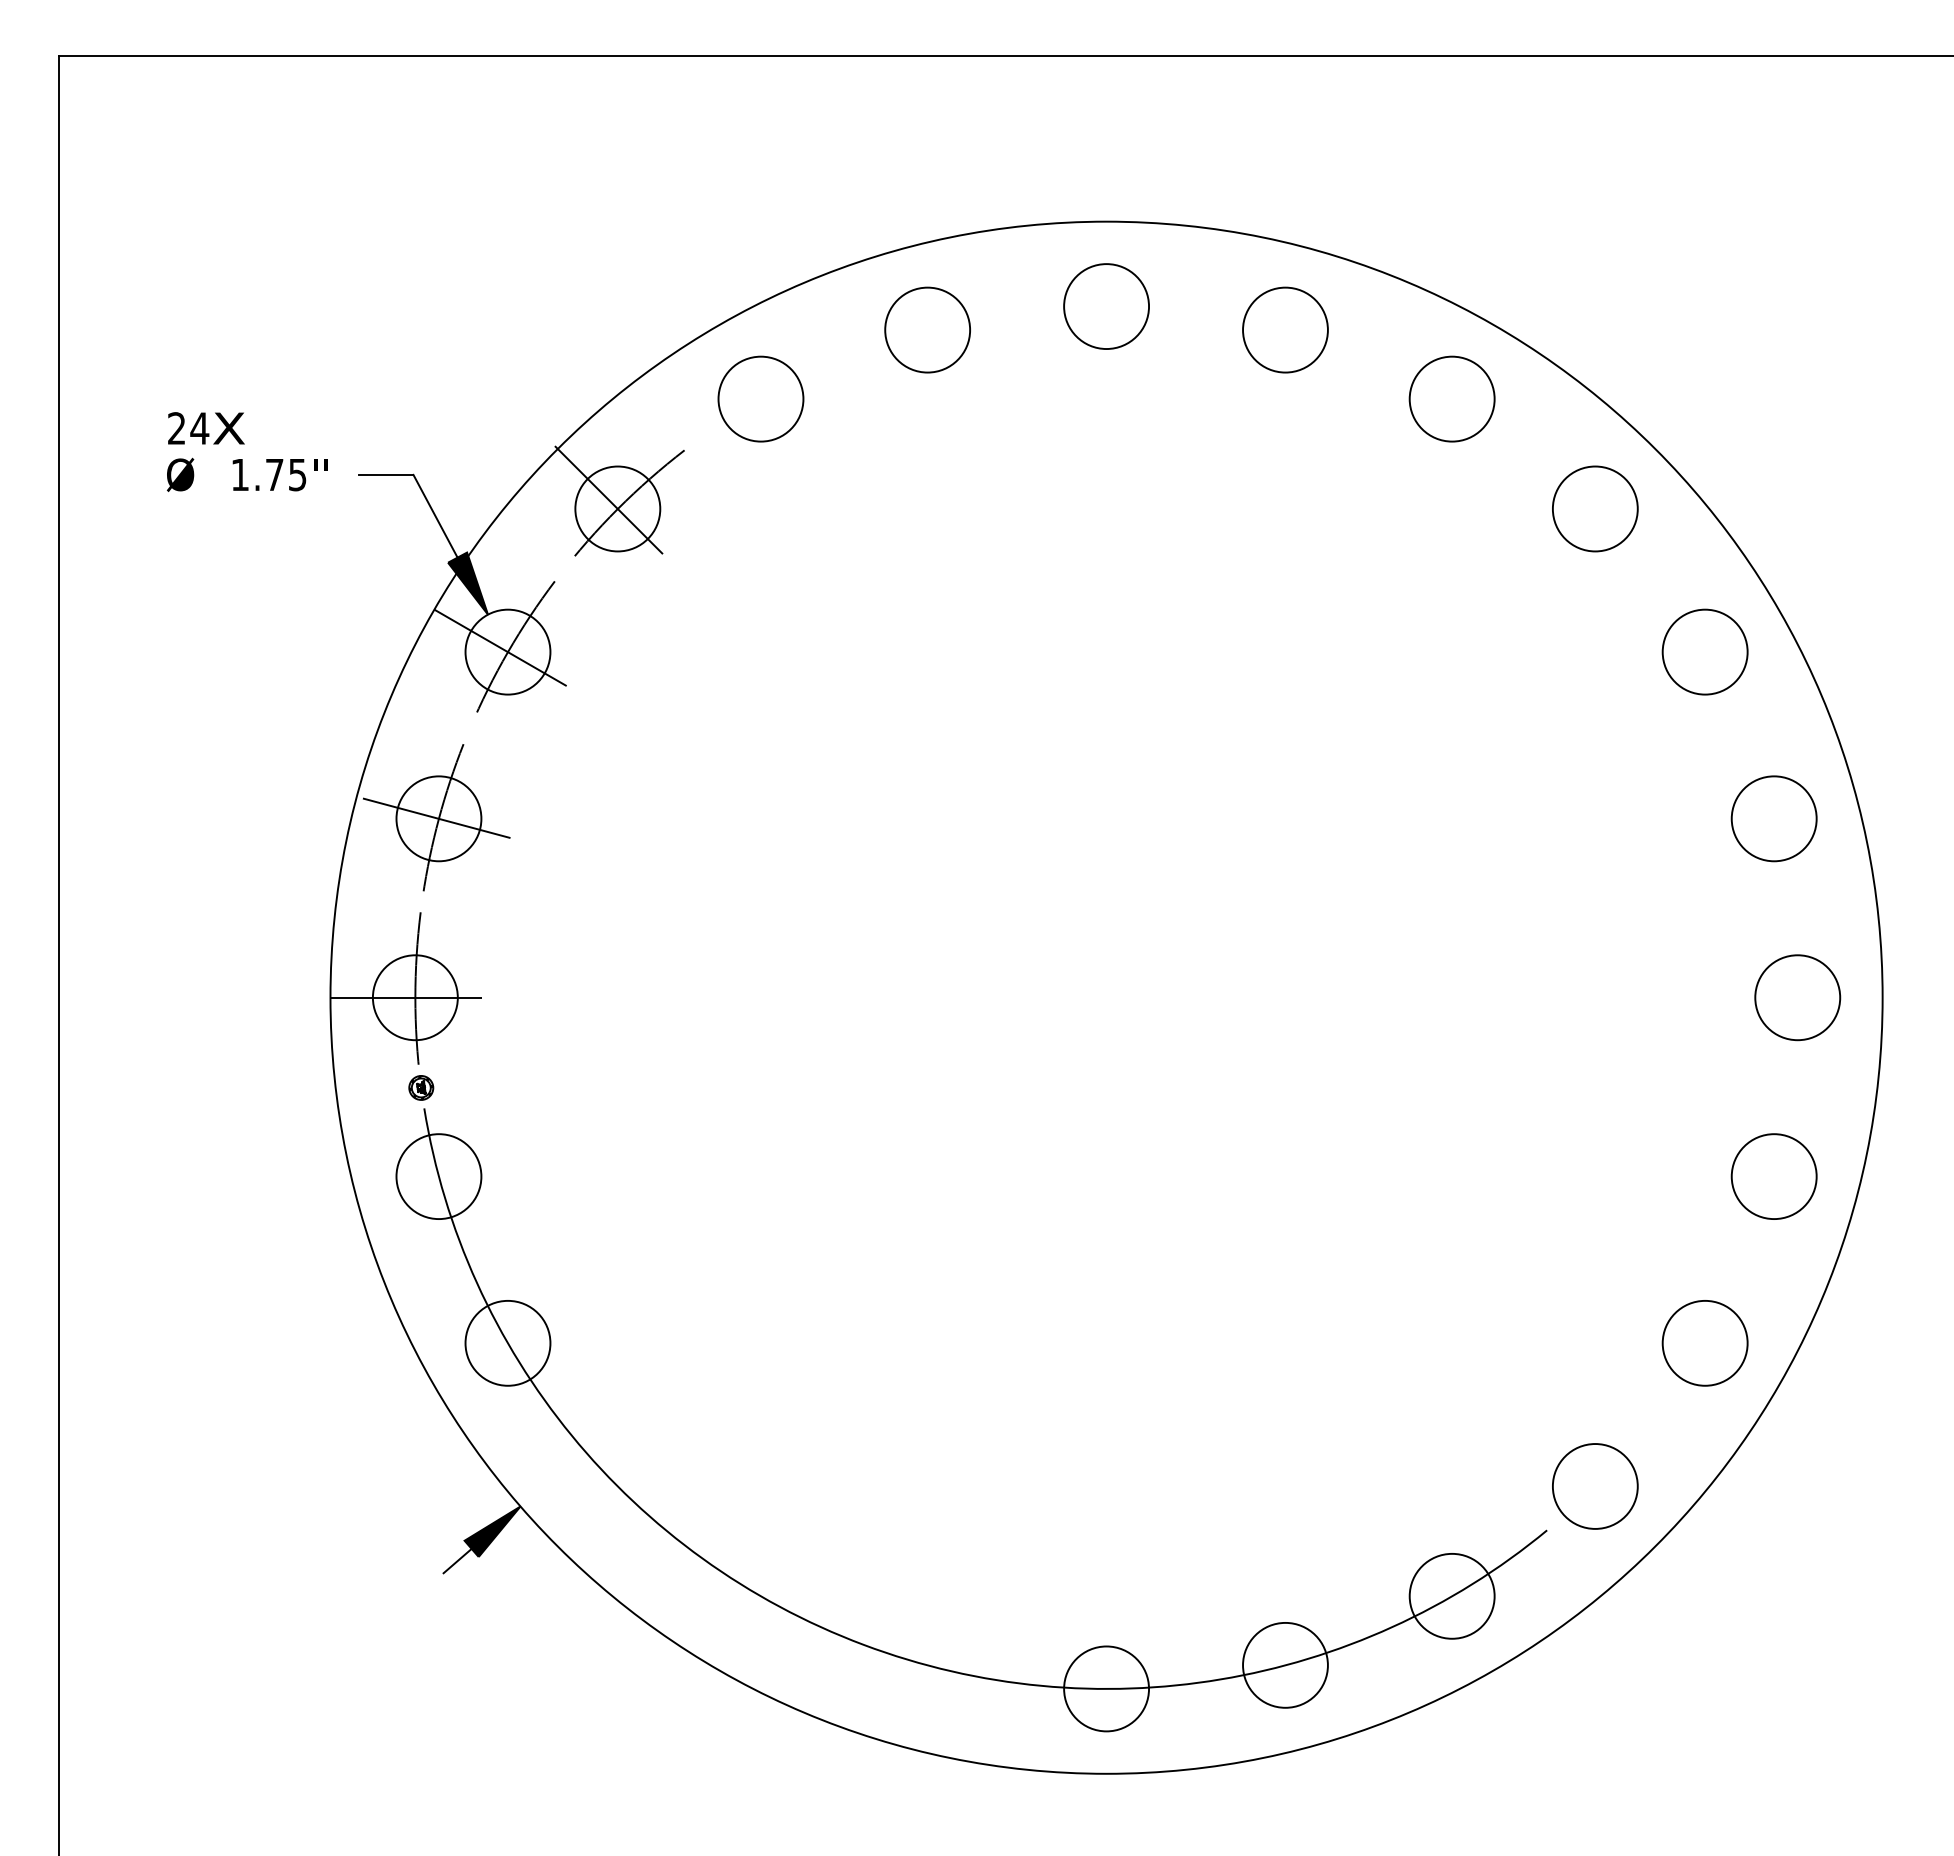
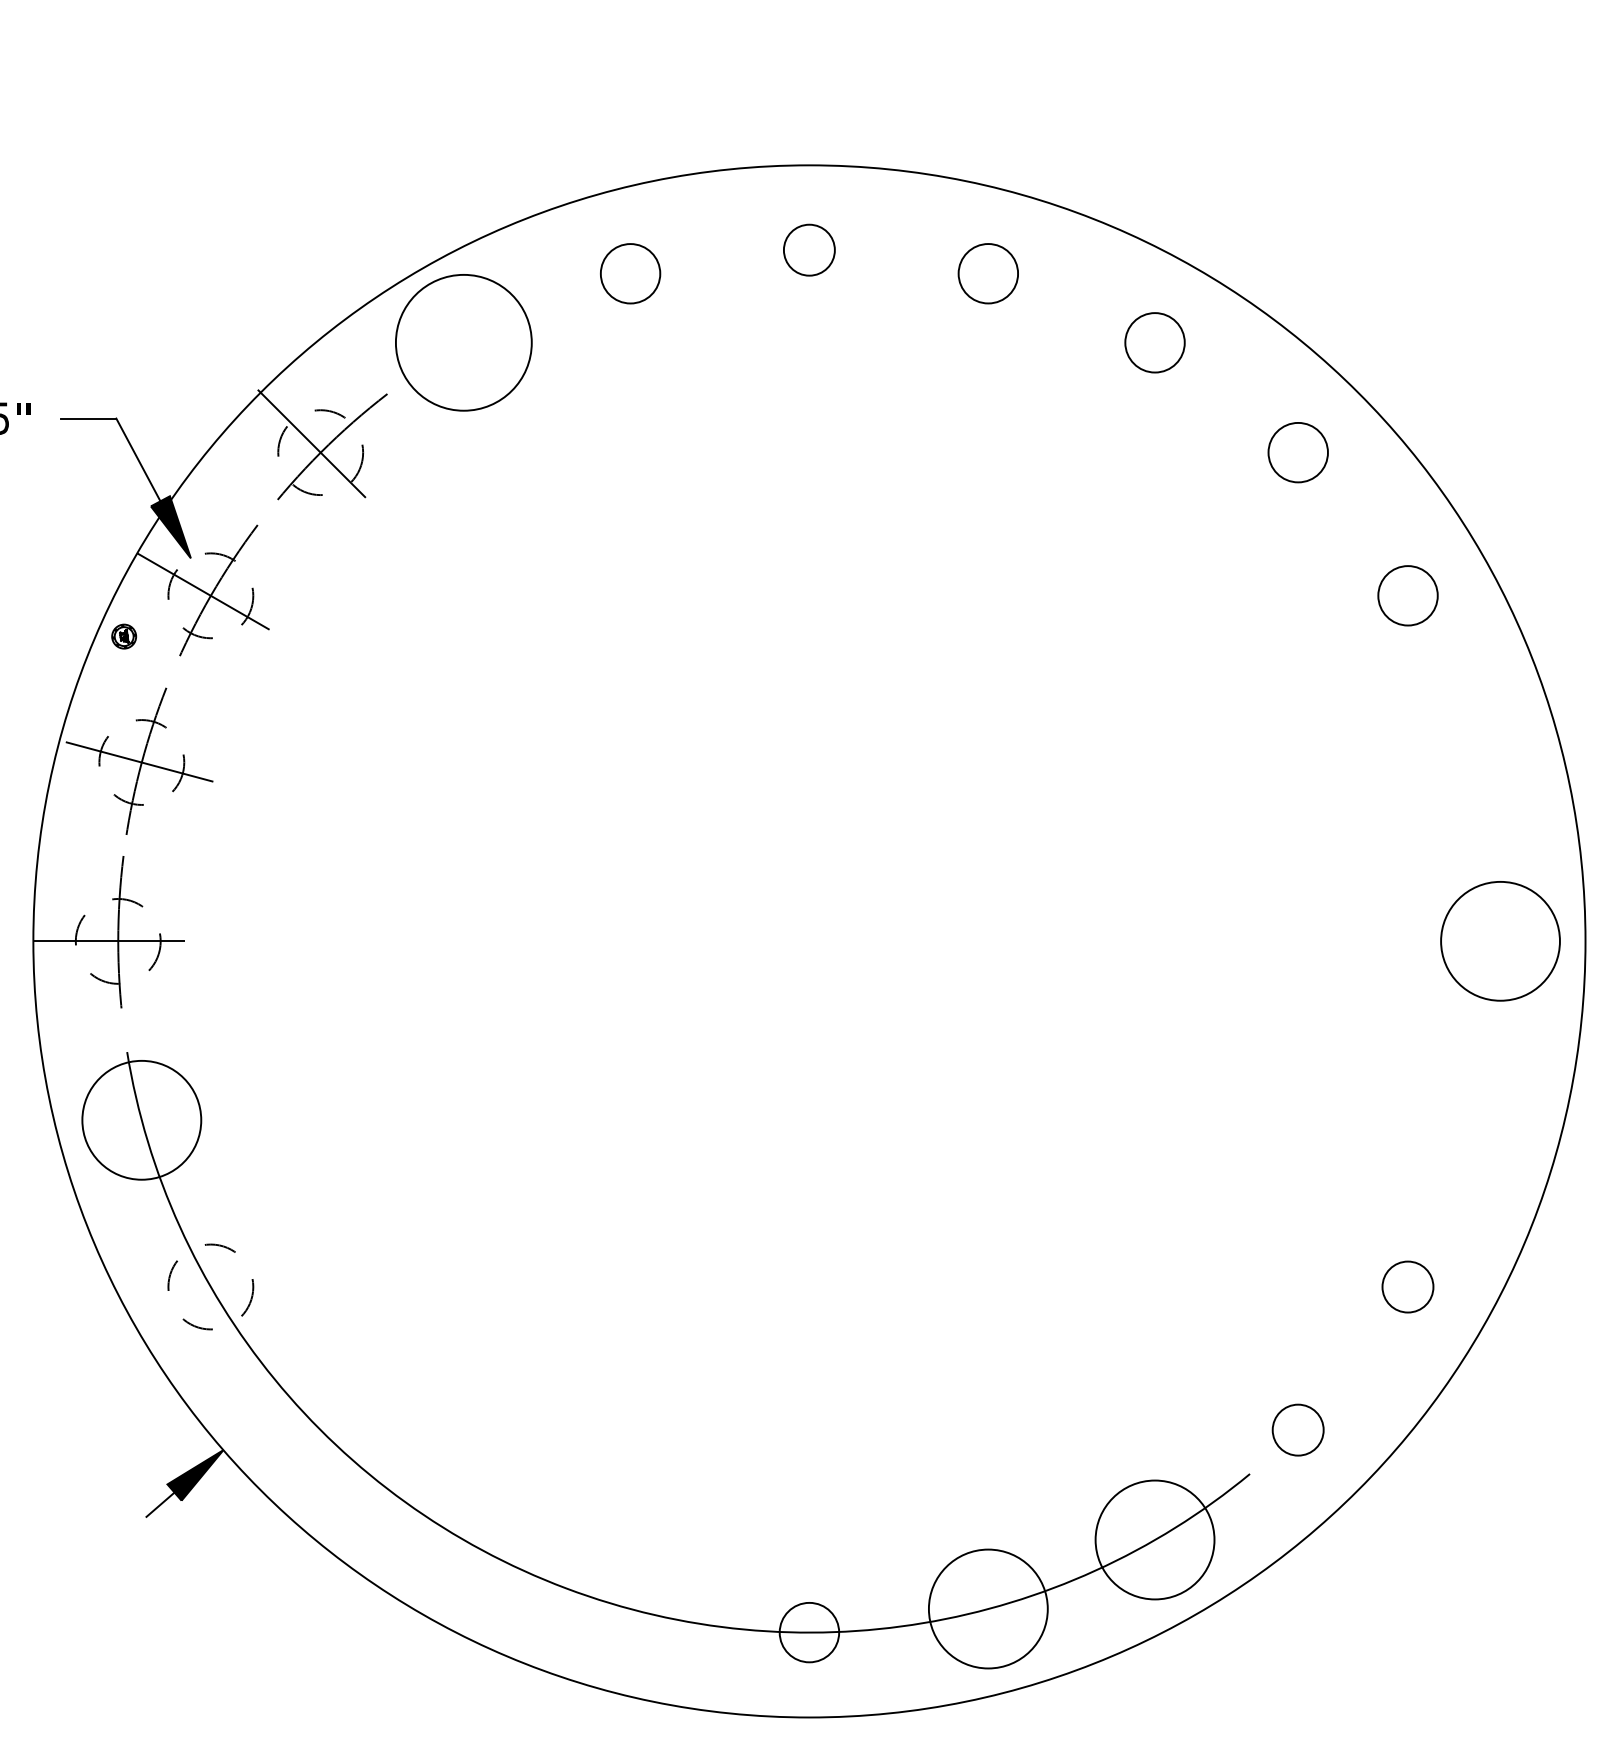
circle: (1106, 306) -> (809, 250), size x0.6
circle: (927, 329) -> (630, 273), size x0.7
circle: (1285, 329) -> (988, 273), size x0.7
circle: (760, 398) -> (463, 342), size x1.6
circle: (1451, 398) -> (1154, 342), size x0.7
circle: (617, 508) -> (320, 452), solid -> dashed
circle: (1595, 508) -> (1298, 452), size x0.7
circle: (507, 651) -> (210, 595), solid -> dashed
circle: (1704, 651) -> (1407, 595), size x0.7
circle: (438, 818) -> (141, 762), solid -> dashed
circle: (1773, 818) -> (1476, 762), removed
circle: (414, 997) -> (117, 941), solid -> dashed
circle: (1797, 997) -> (1500, 941), size x1.4
part: (421, 1087) -> (124, 636), moved
circle: (438, 1176) -> (141, 1120), size x1.4
circle: (1773, 1176) -> (1476, 1120), removed
circle: (507, 1342) -> (210, 1286), solid -> dashed
circle: (1704, 1343) -> (1407, 1287), size x0.6
circle: (1594, 1486) -> (1297, 1430), size x0.6
circle: (1451, 1595) -> (1154, 1539), size x1.4
circle: (1285, 1664) -> (988, 1608), size x1.4
circle: (1106, 1688) -> (809, 1632), size x0.7

